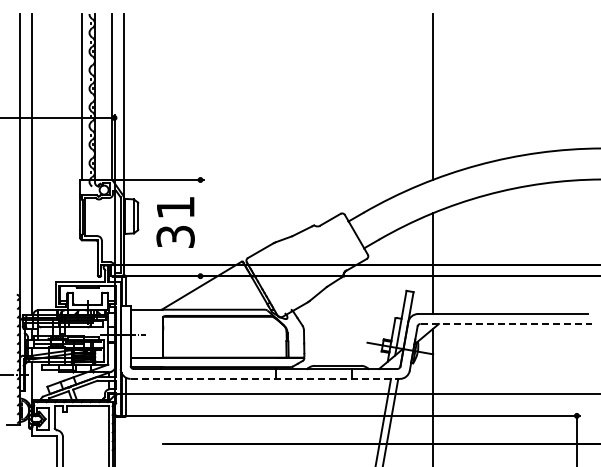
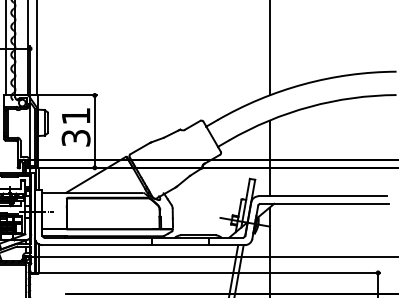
line: (200, 227) -> (94, 131), added
line: (506, 323) -> (325, 203), dashed -> solid
line: (265, 378) -> (143, 244), dashed -> solid

